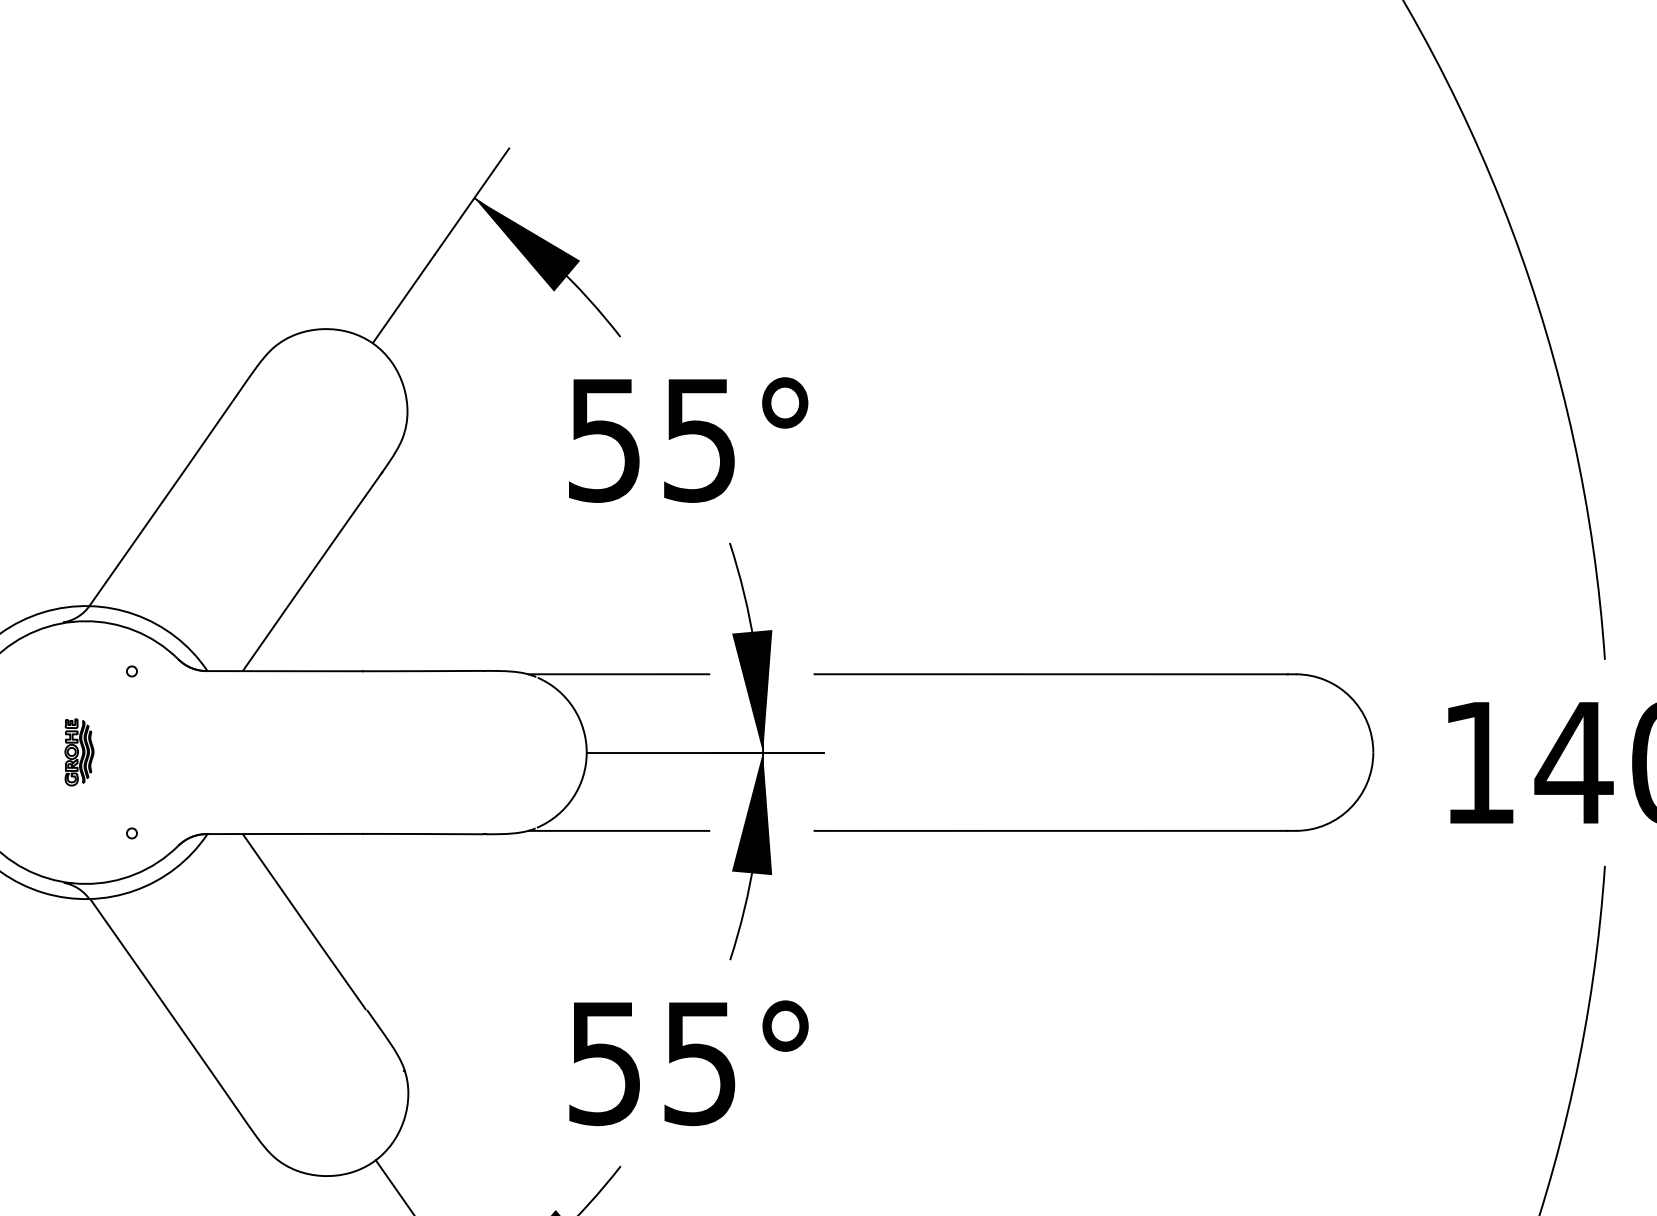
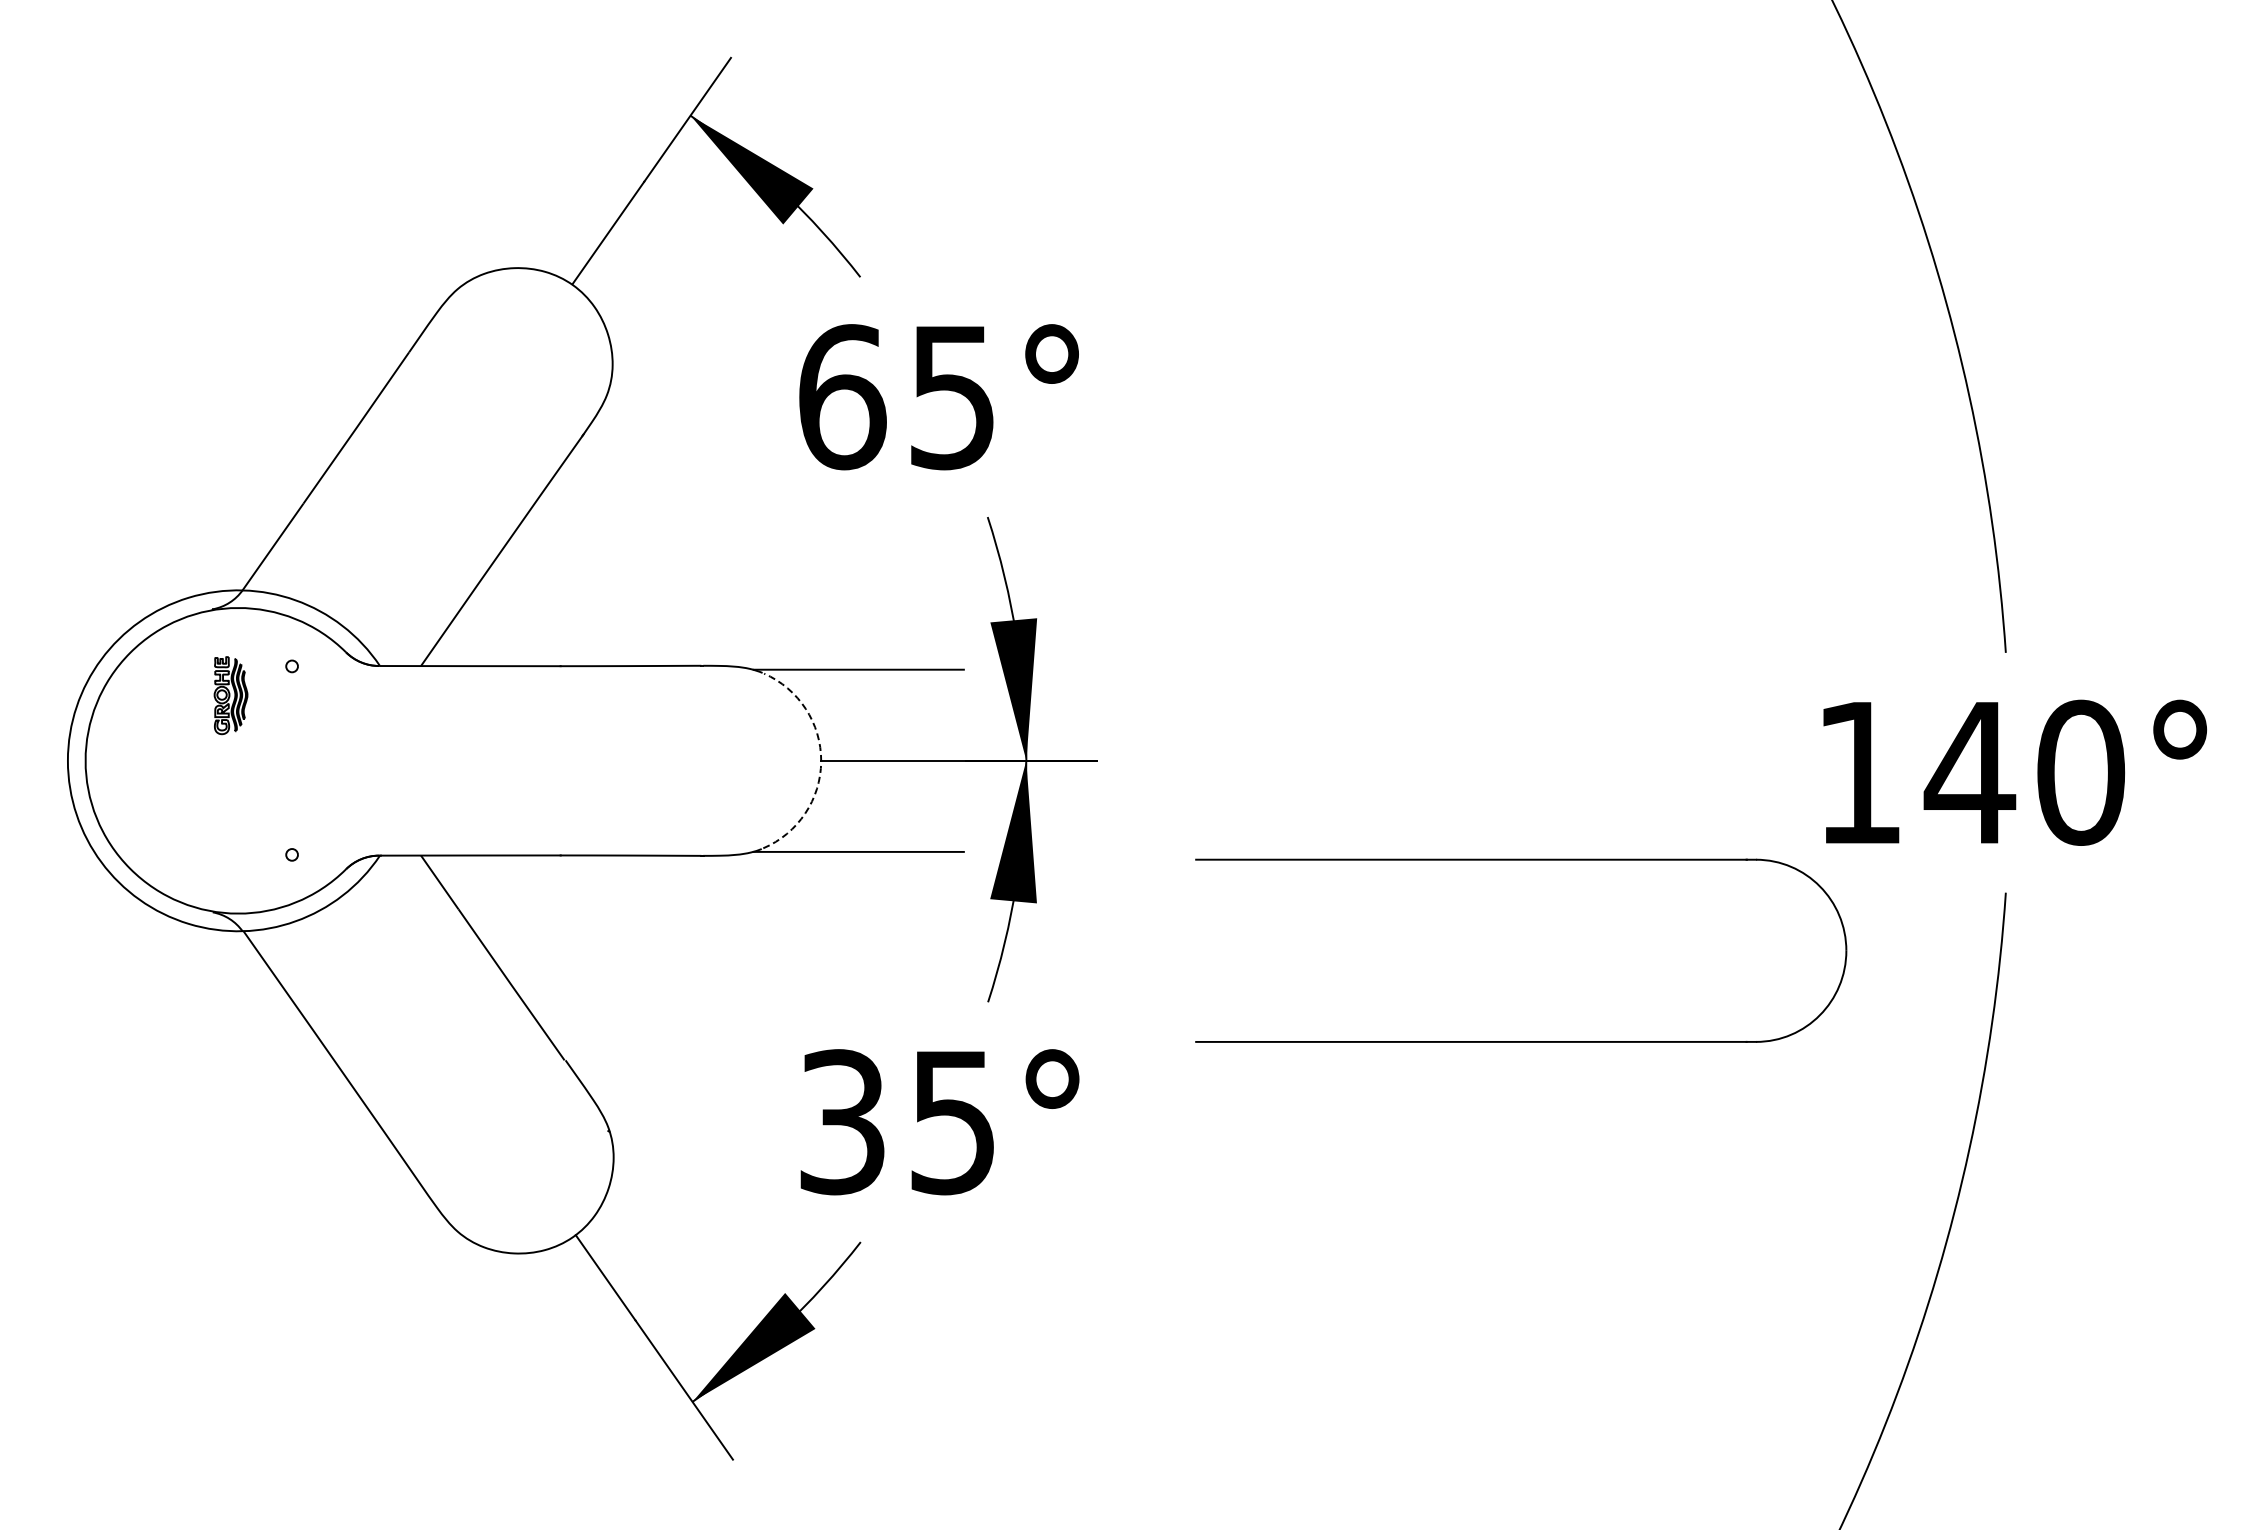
text: (605, 440) -> (842, 397), 55° -> 65°
part: (1094, 674) -> (1521, 860), moved
part: (79, 752) -> (230, 695), moved
arc: (586, 753) -> (821, 761), solid -> dashed
text: (605, 1063) -> (842, 1122), 55° -> 35°

